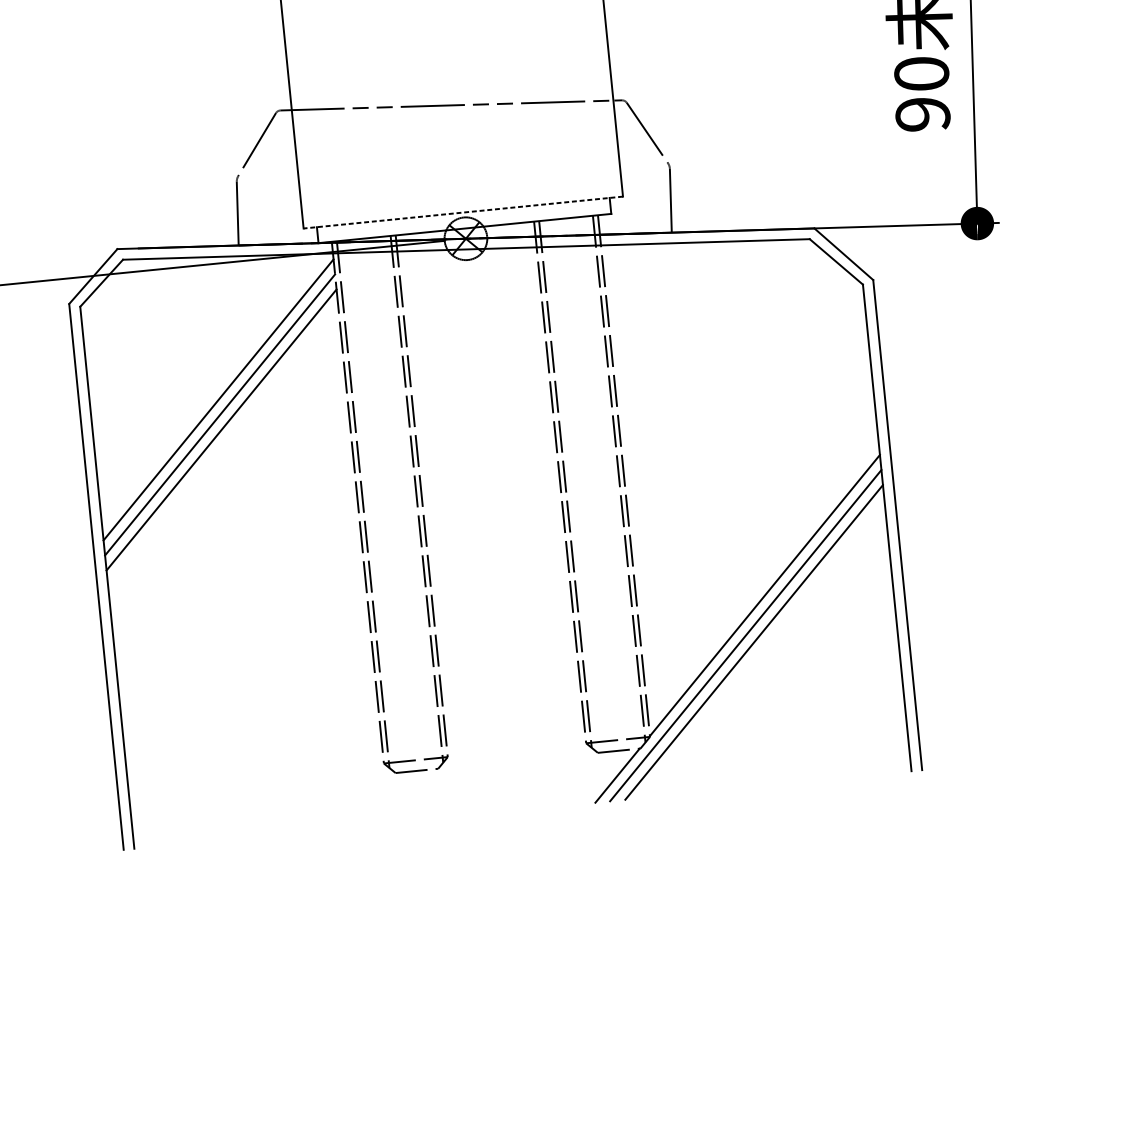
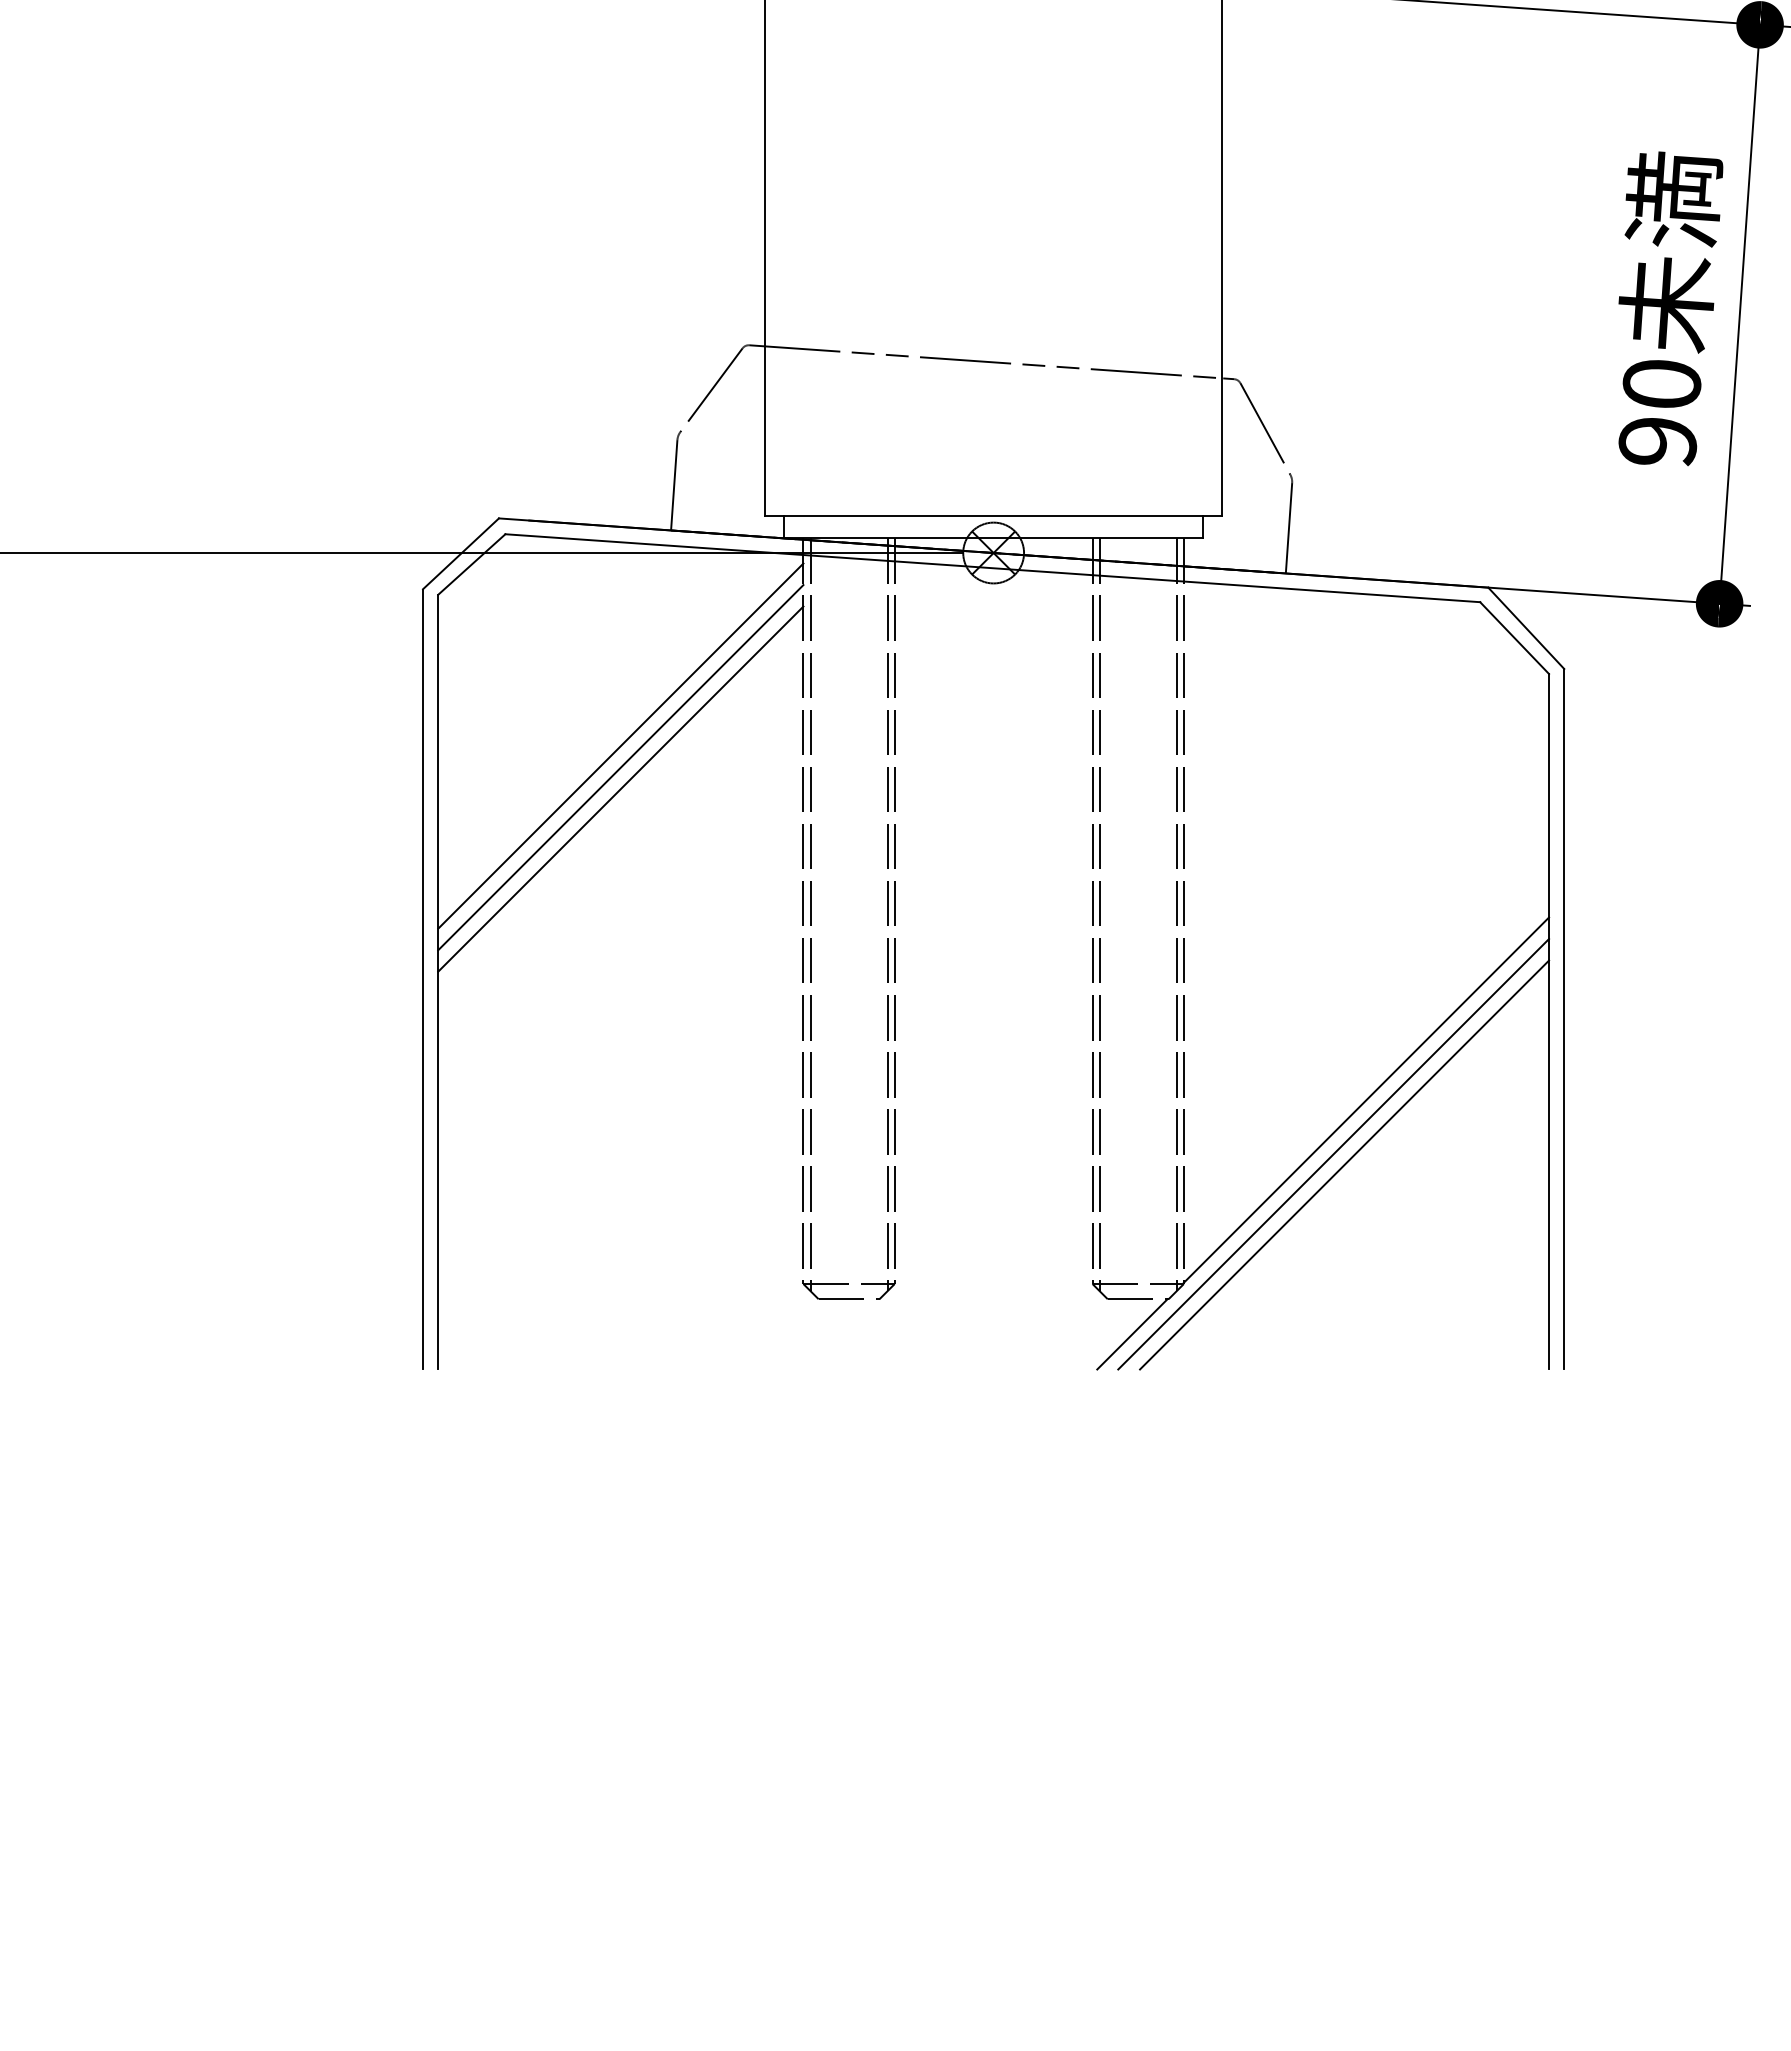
line: (463, 212) -> (993, 515), dashed -> solid

